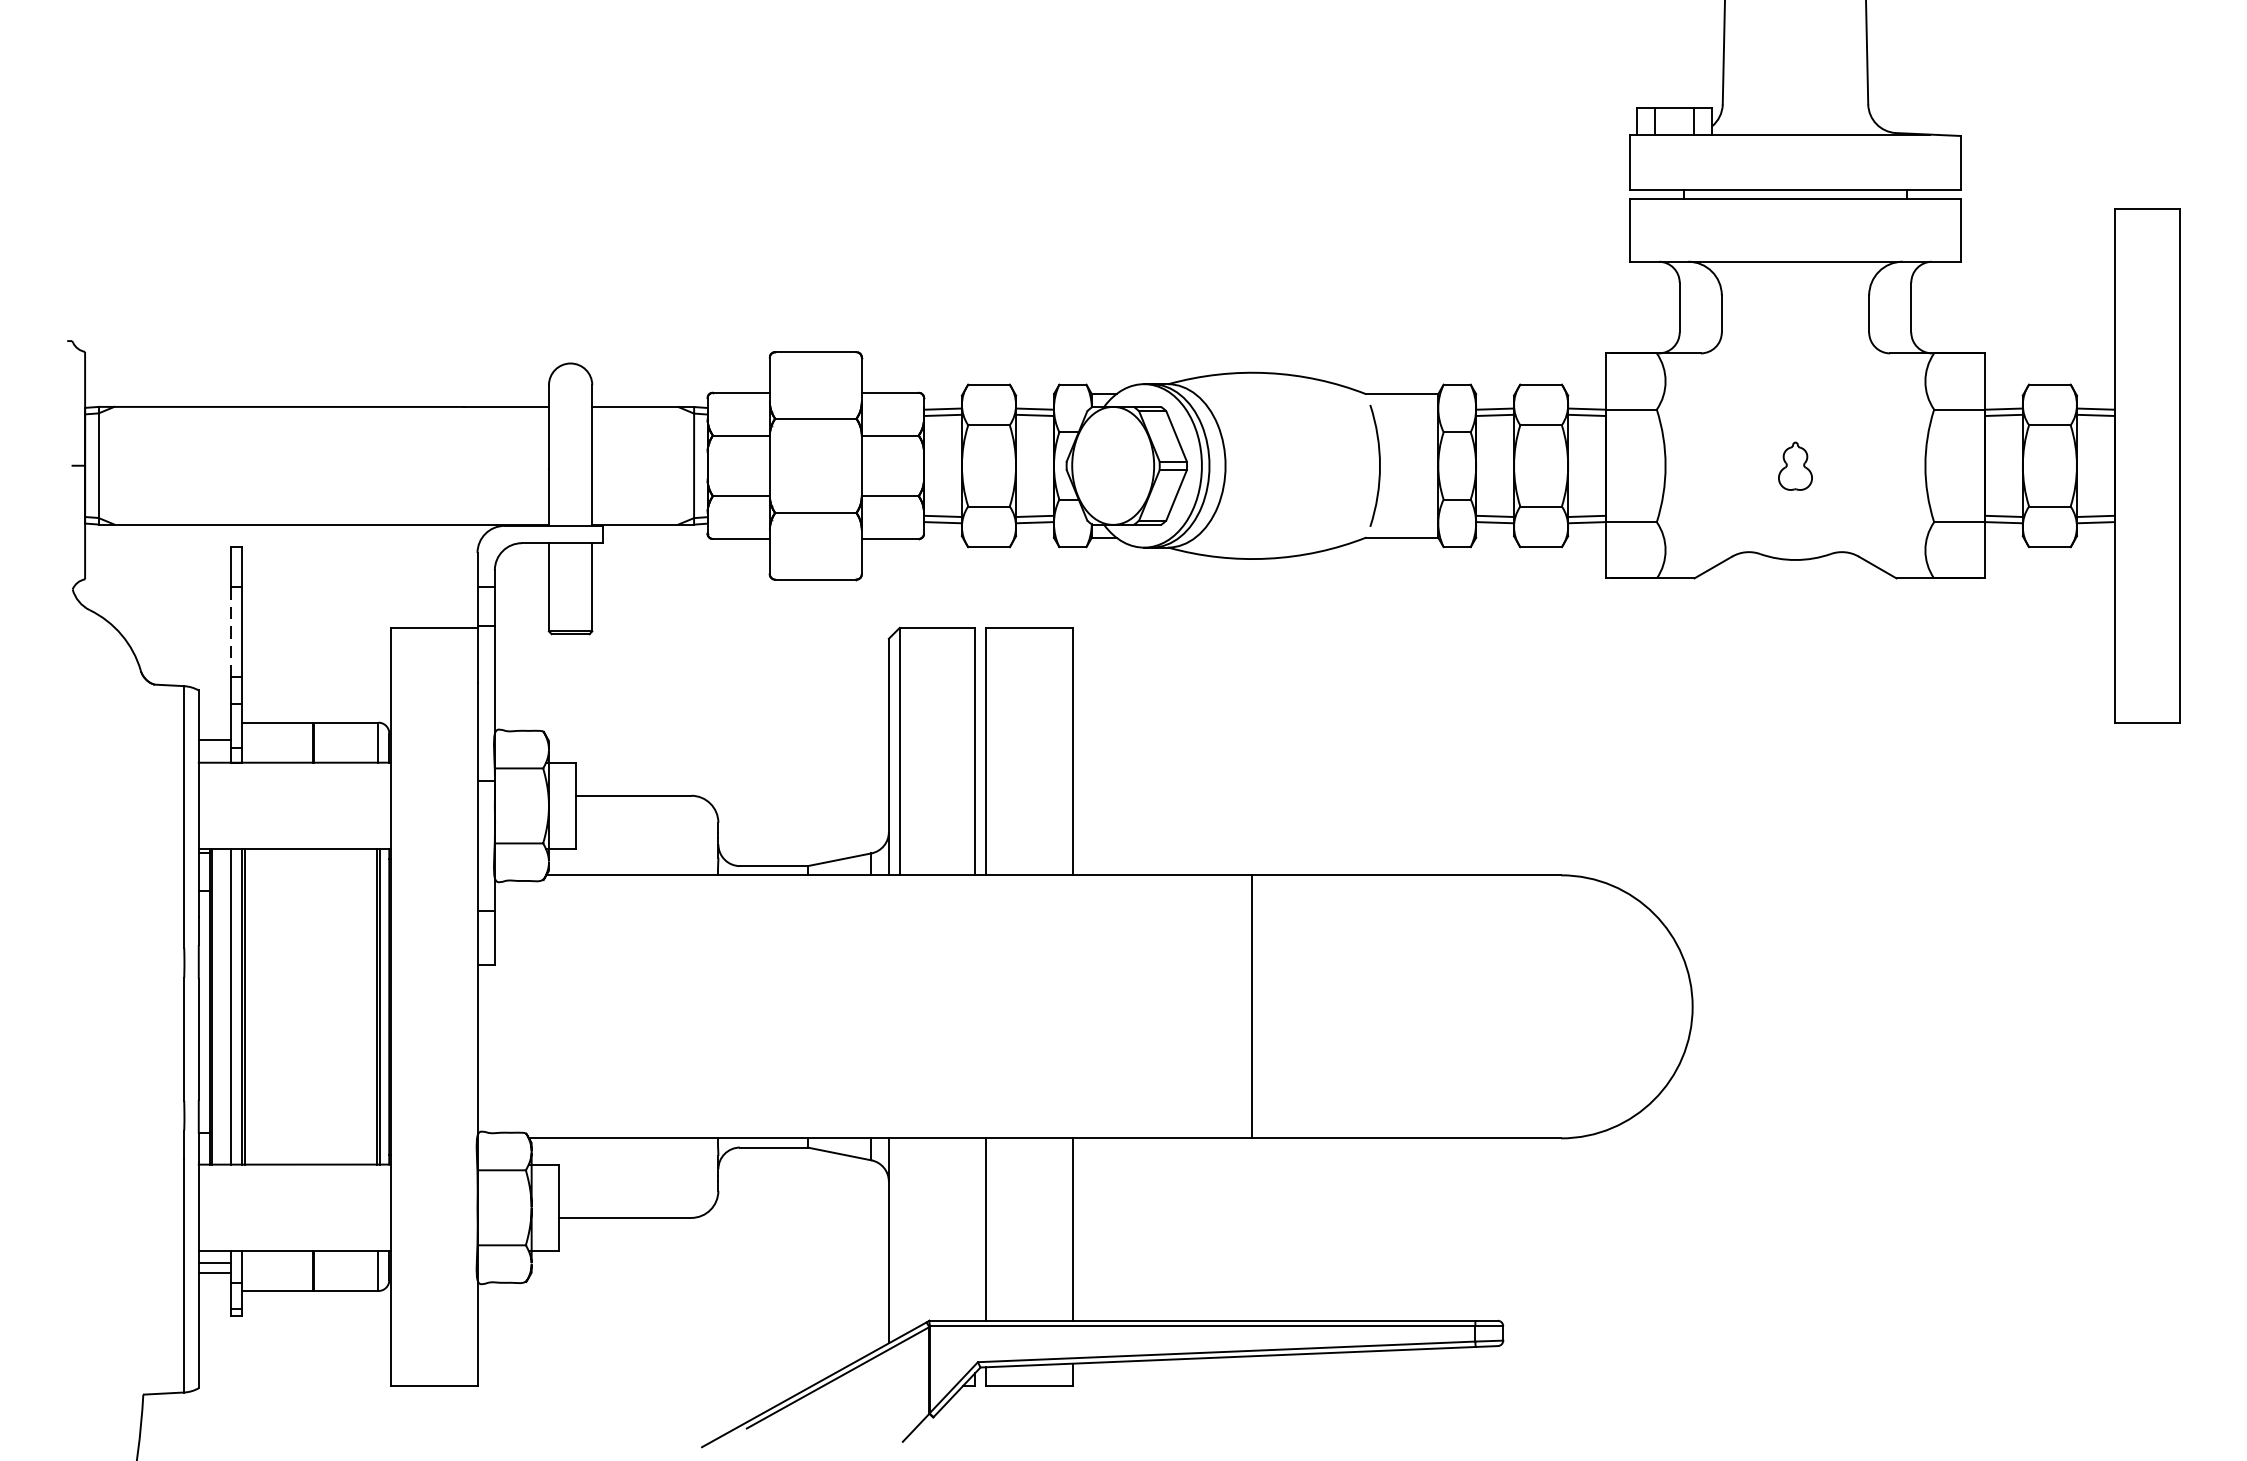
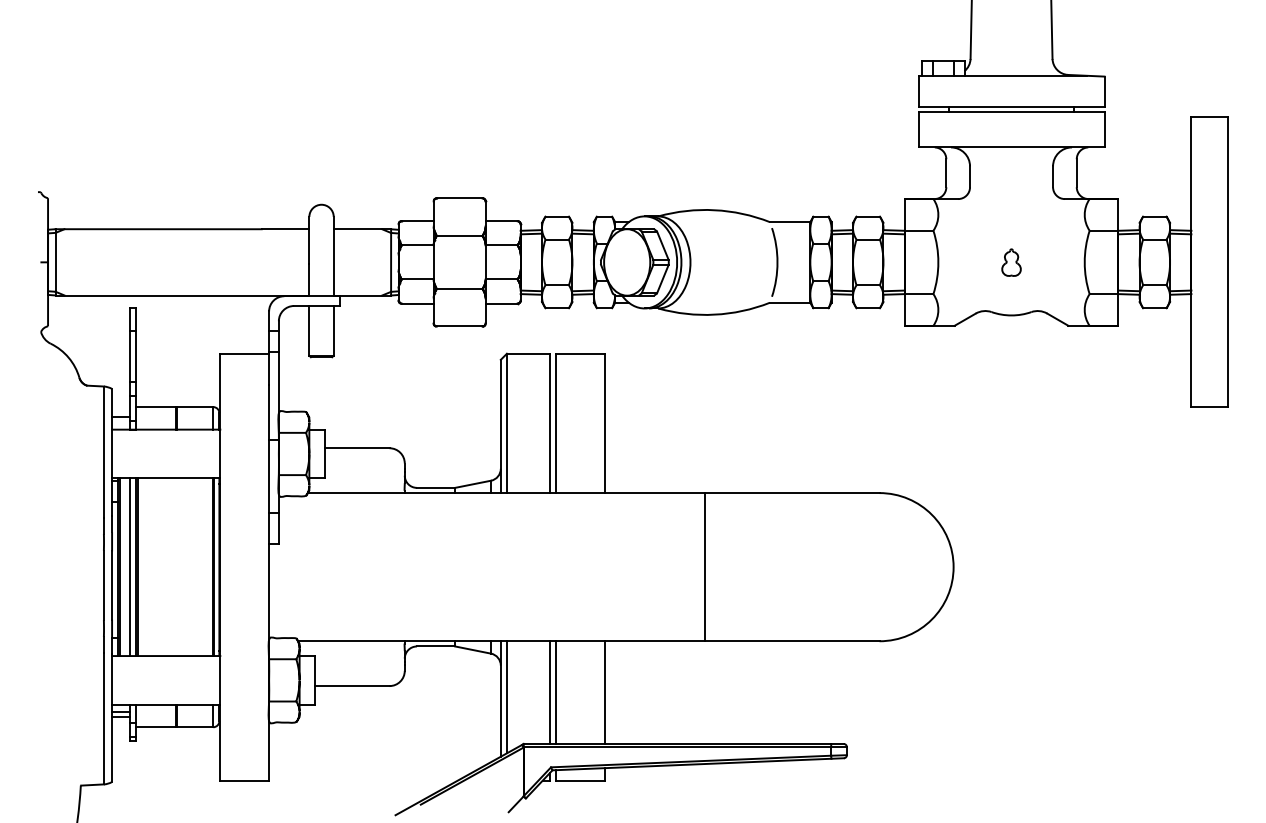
line: (231, 632) -> (130, 356), dashed -> solid
line: (975, 1229) -> (549, 692), added
line: (898, 1238) -> (506, 697), added

